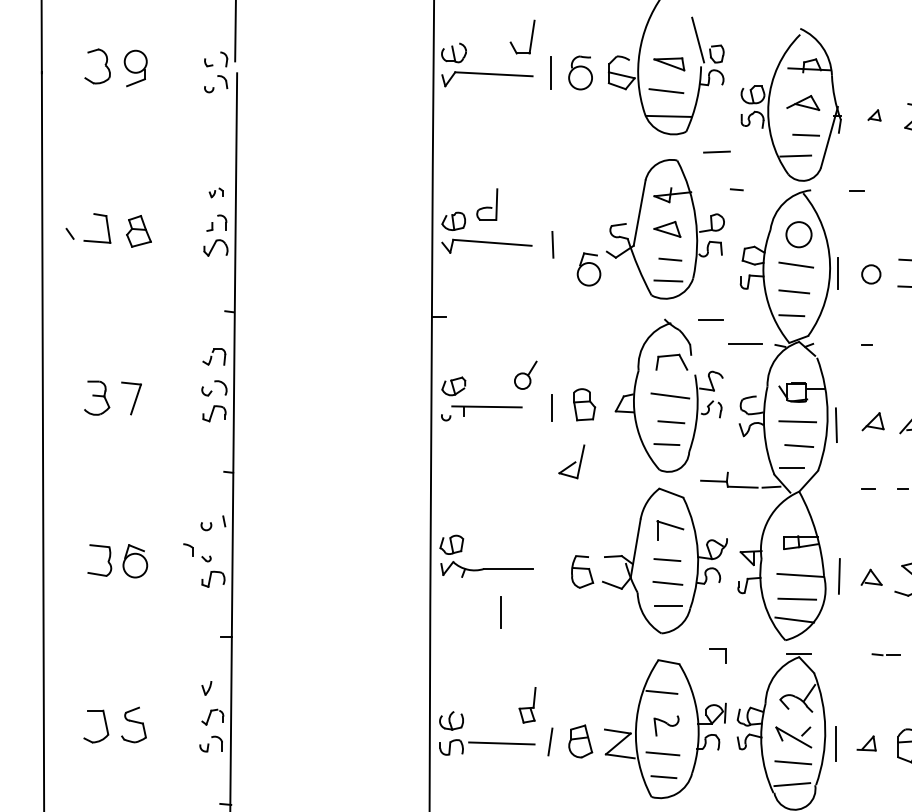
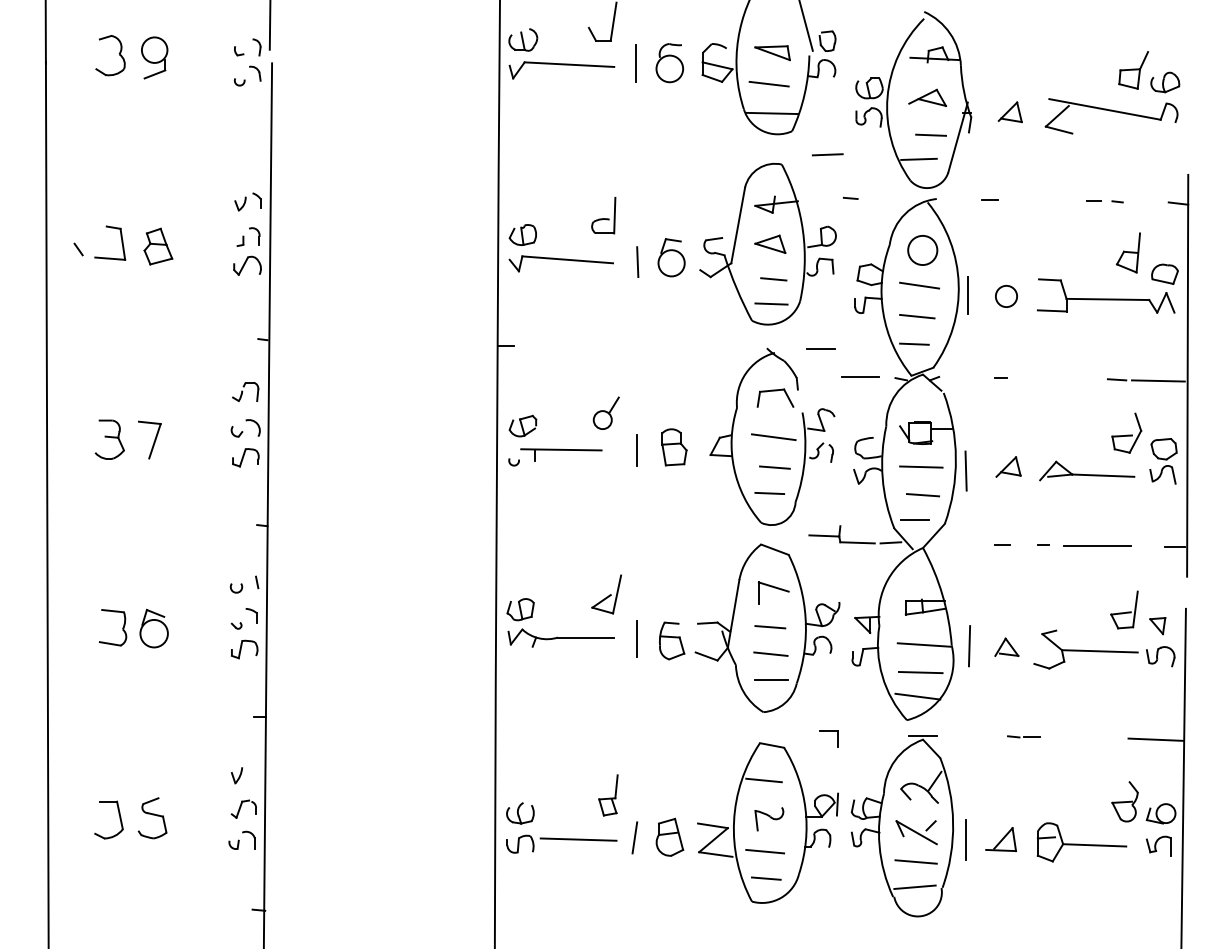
part: (873, 115) -> (1009, 112), size x1.67
part: (215, 192) -> (247, 201), size x1.67
part: (487, 204) -> (603, 215), moved
part: (588, 269) -> (671, 257), moved
part: (571, 461) -> (606, 594), moved
part: (188, 549) -> (251, 615), moved
line: (500, 612) -> (636, 638), moved
part: (866, 743) -> (1000, 839), size x1.43

